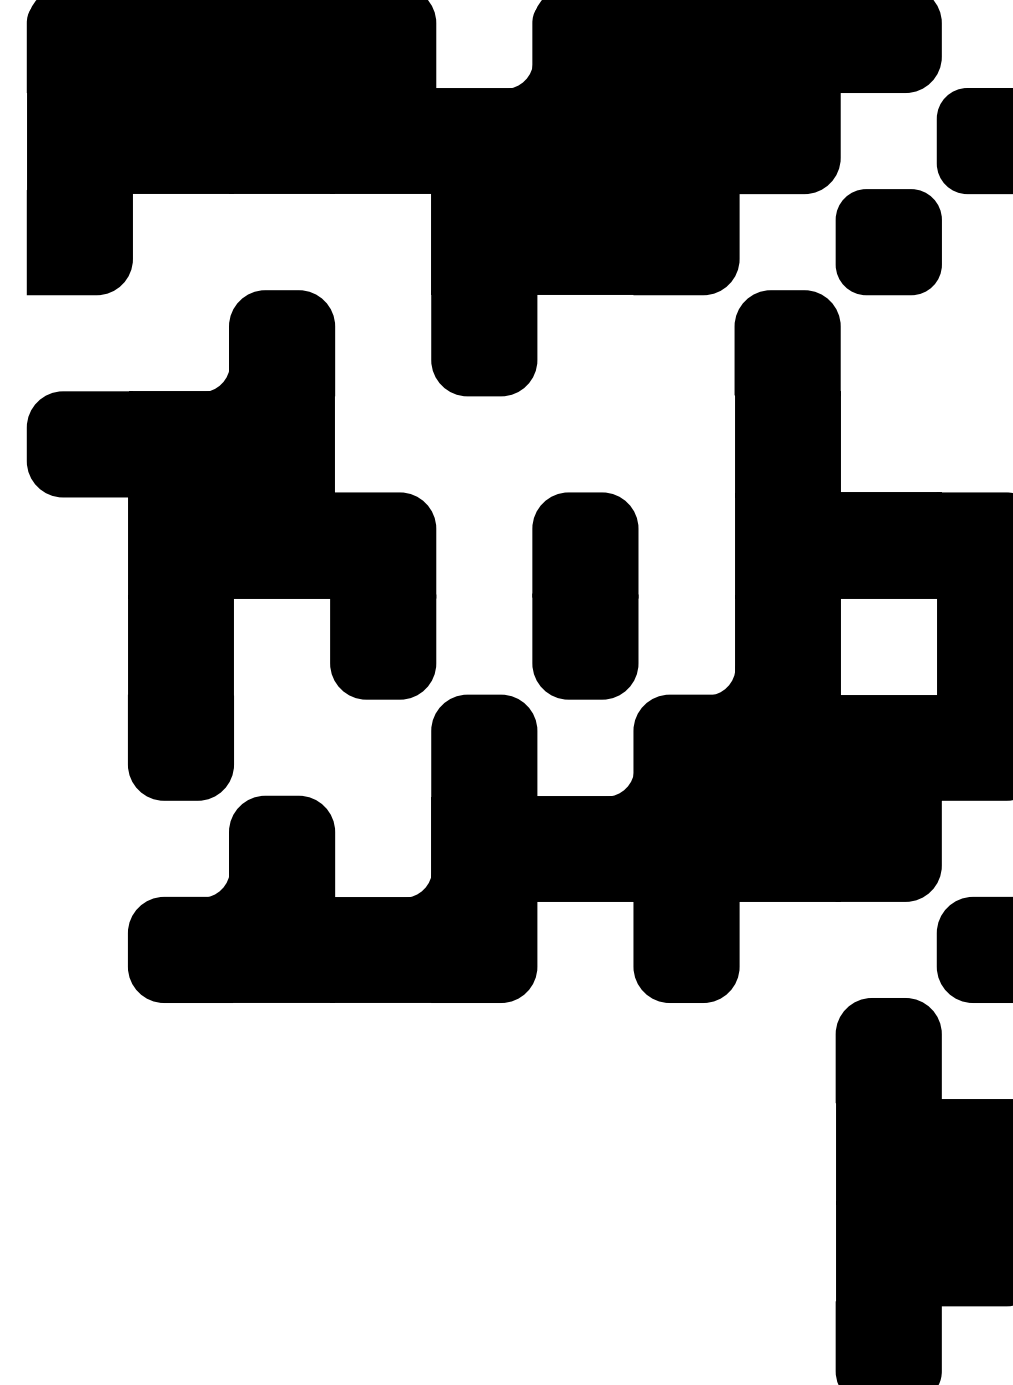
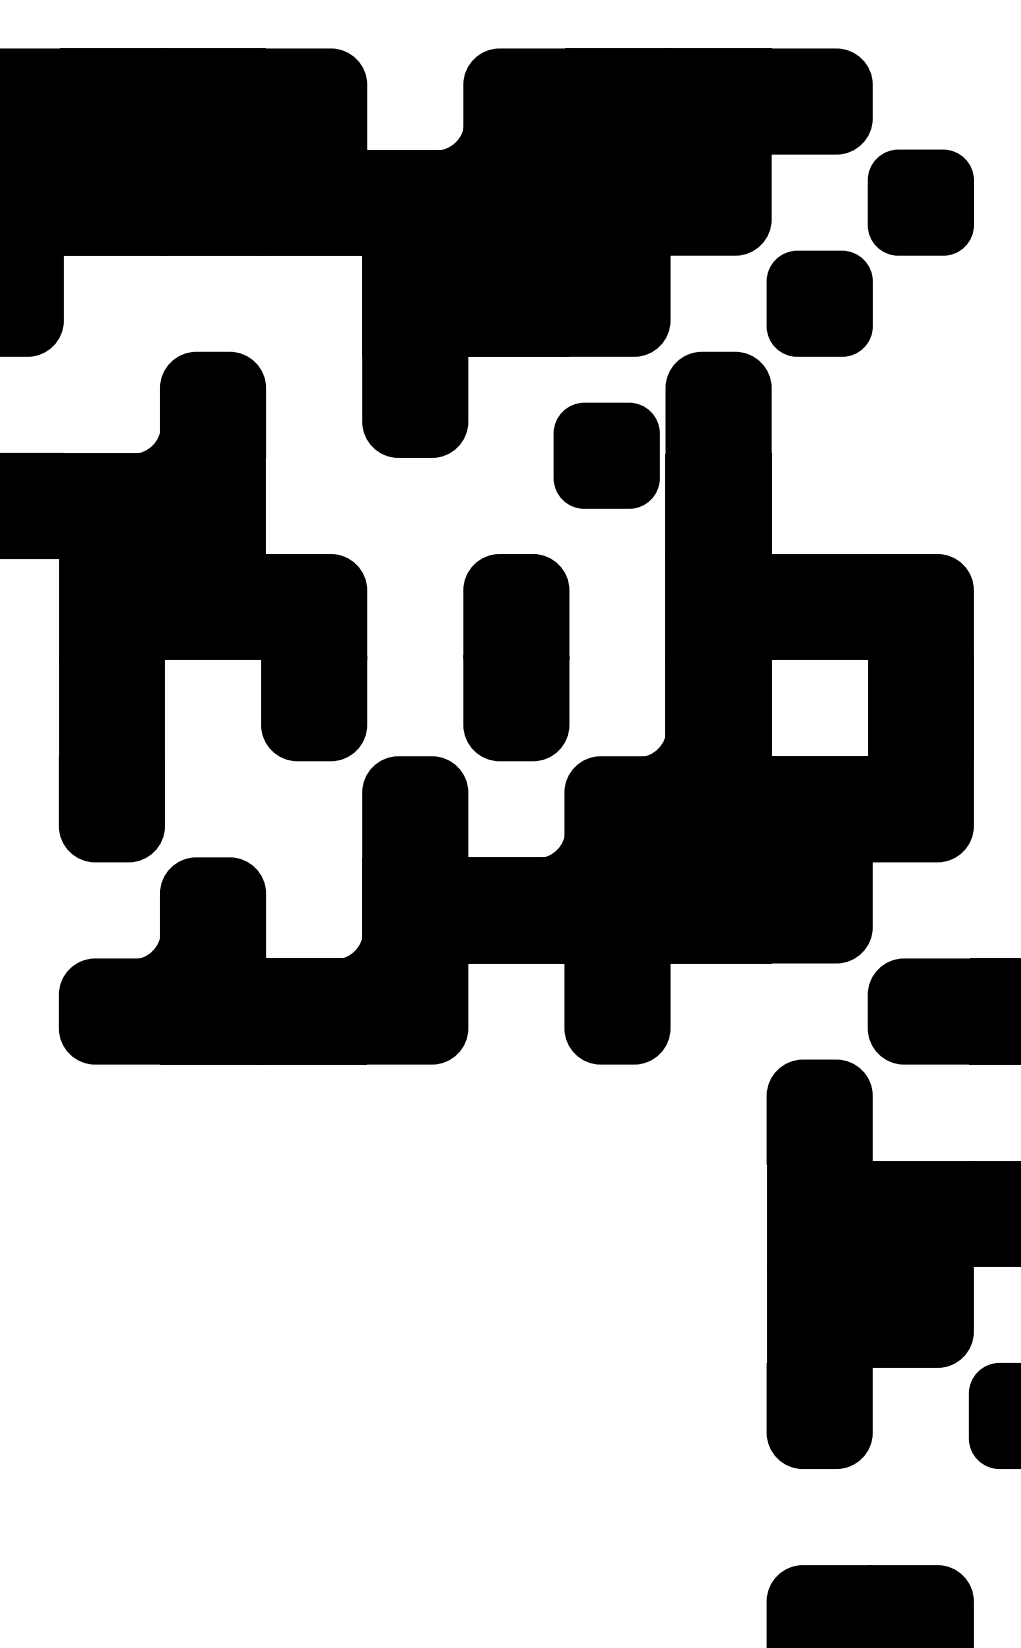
part: (675, 393) -> (606, 455), added

